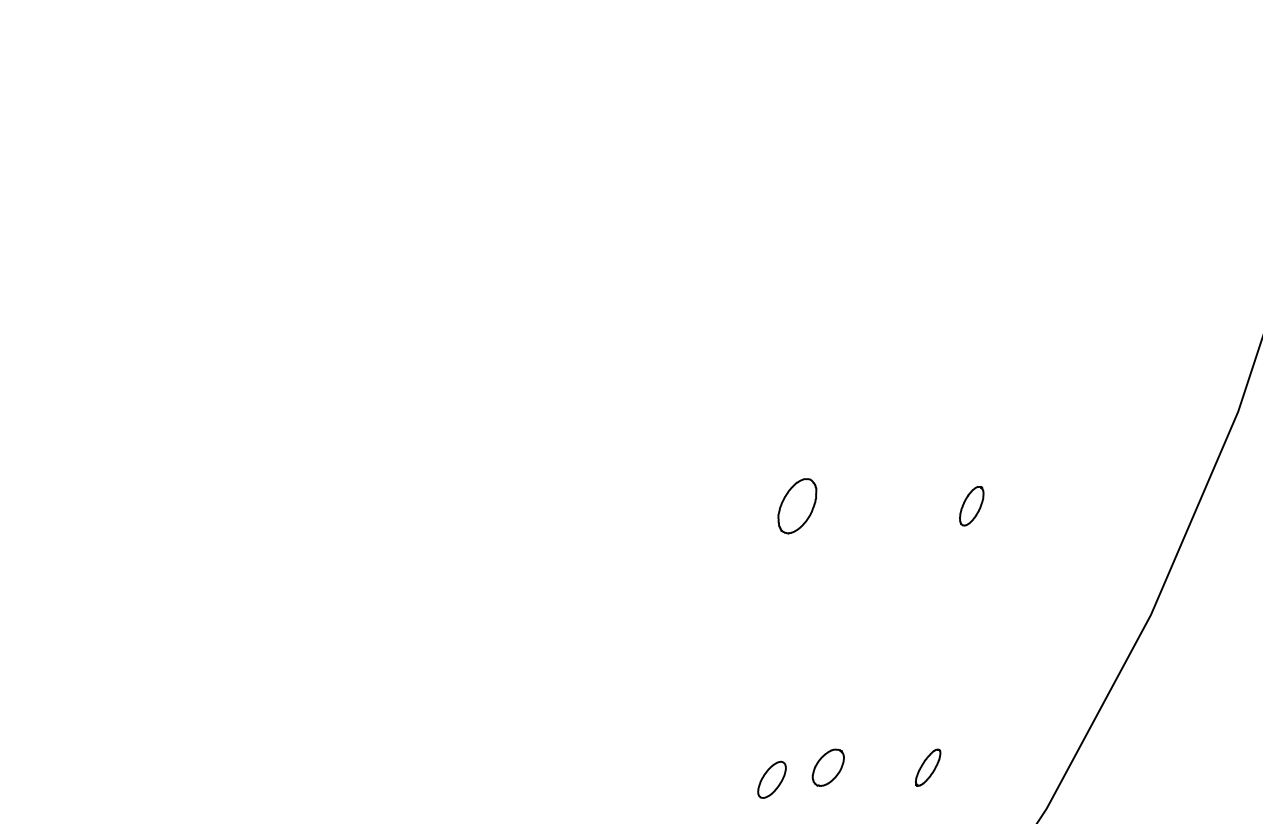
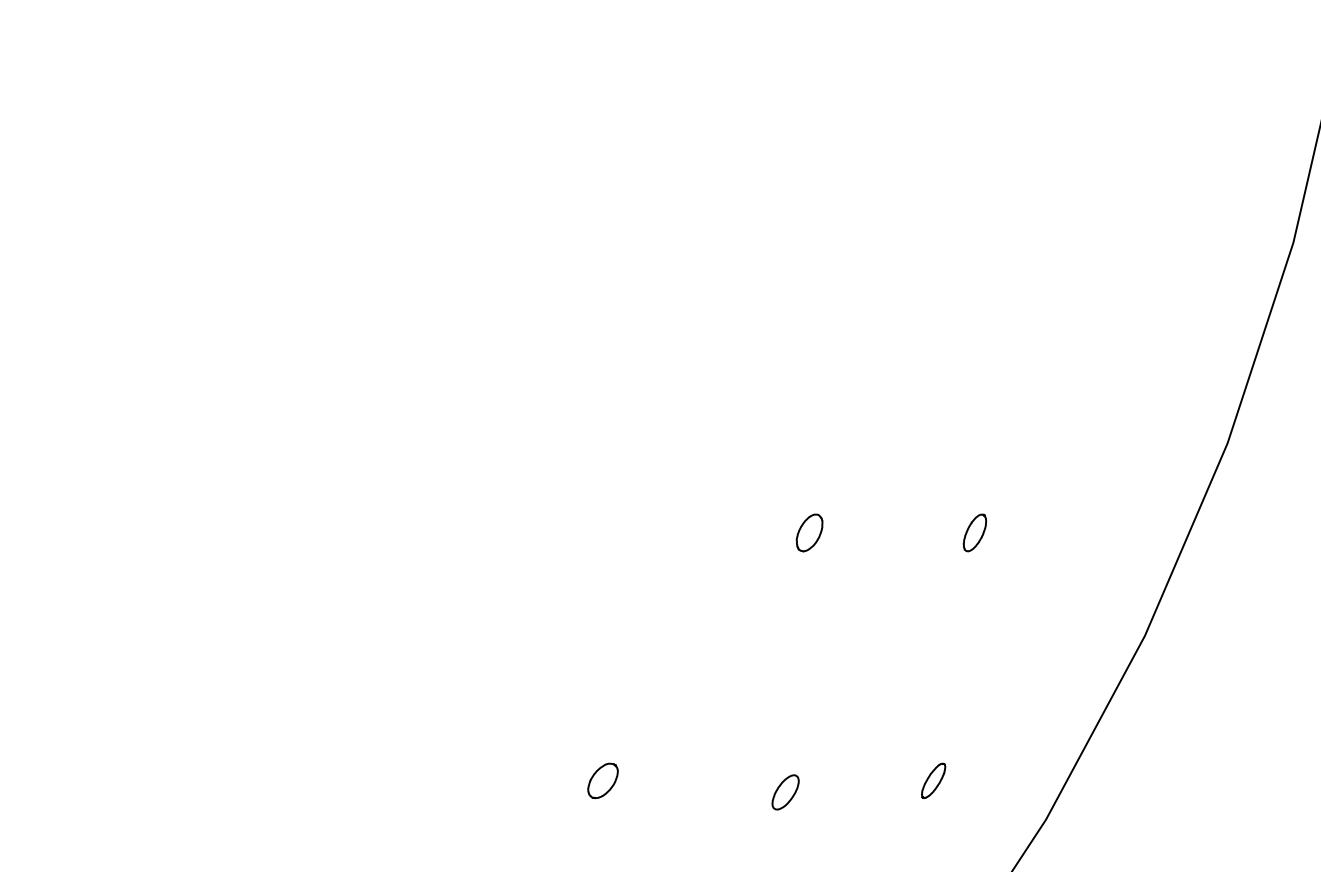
part: (797, 505) -> (809, 532), size x0.71
part: (827, 767) -> (602, 780), moved

